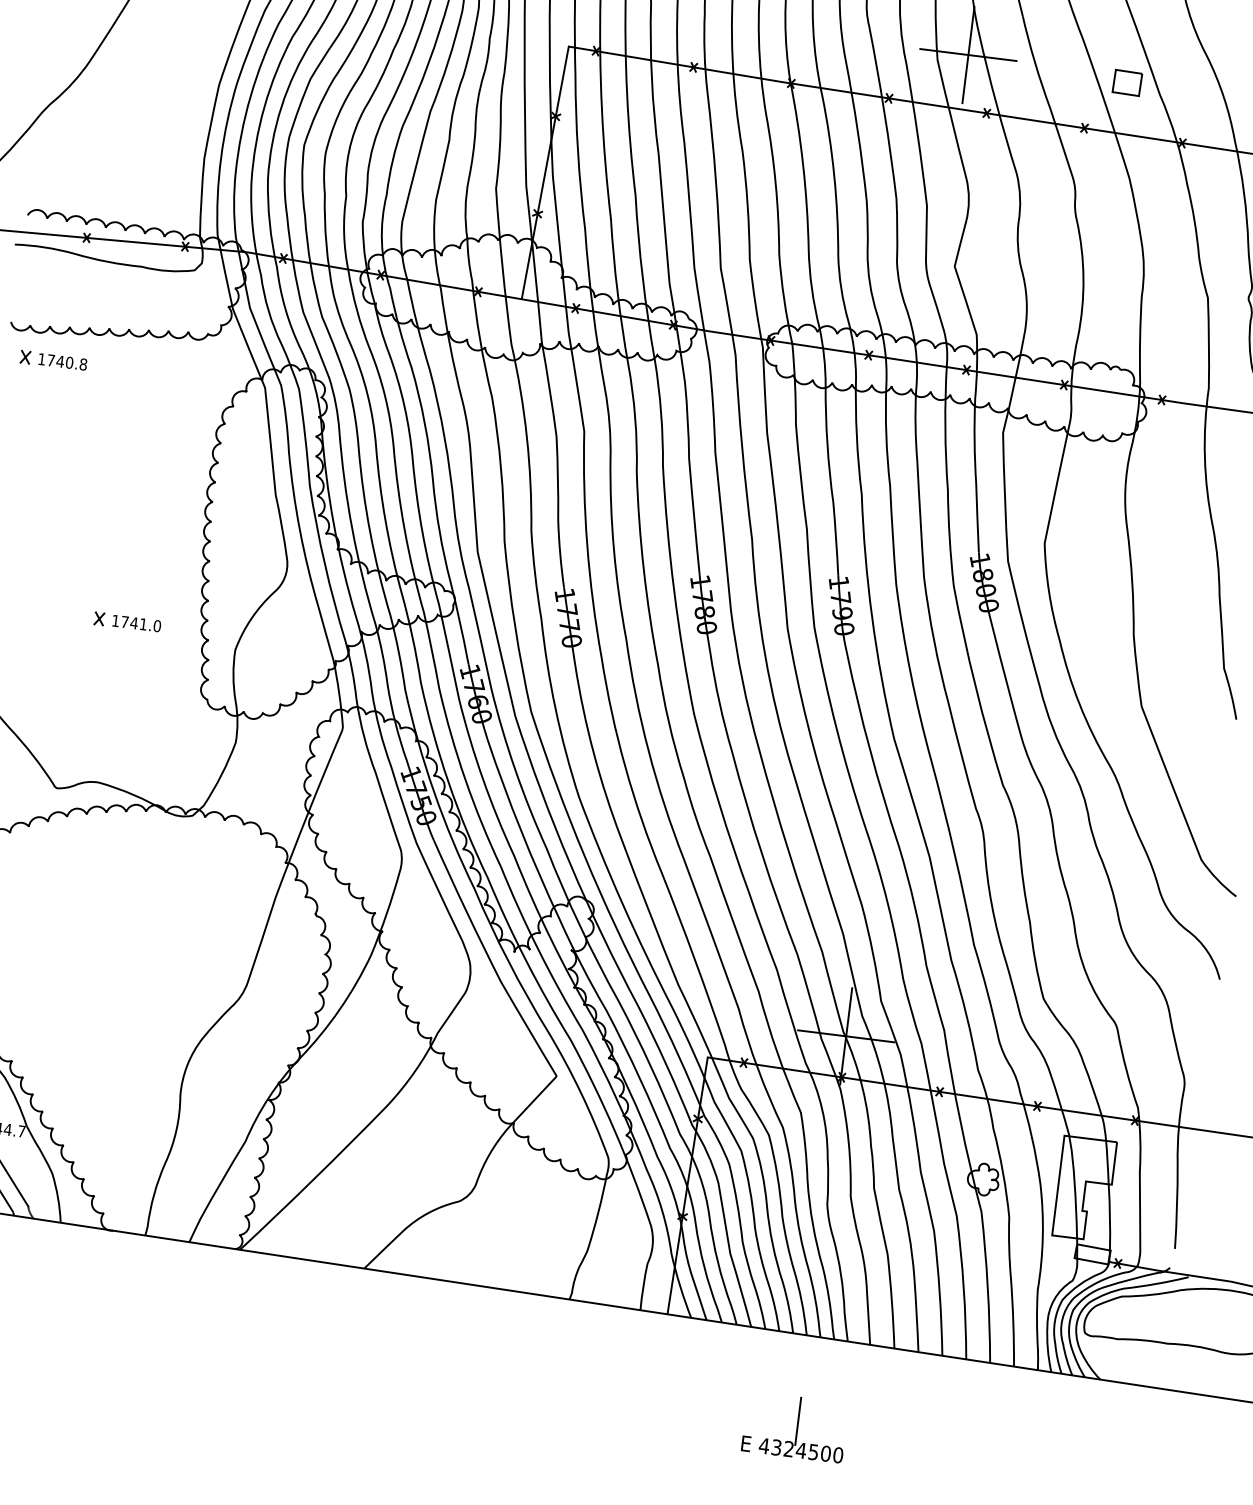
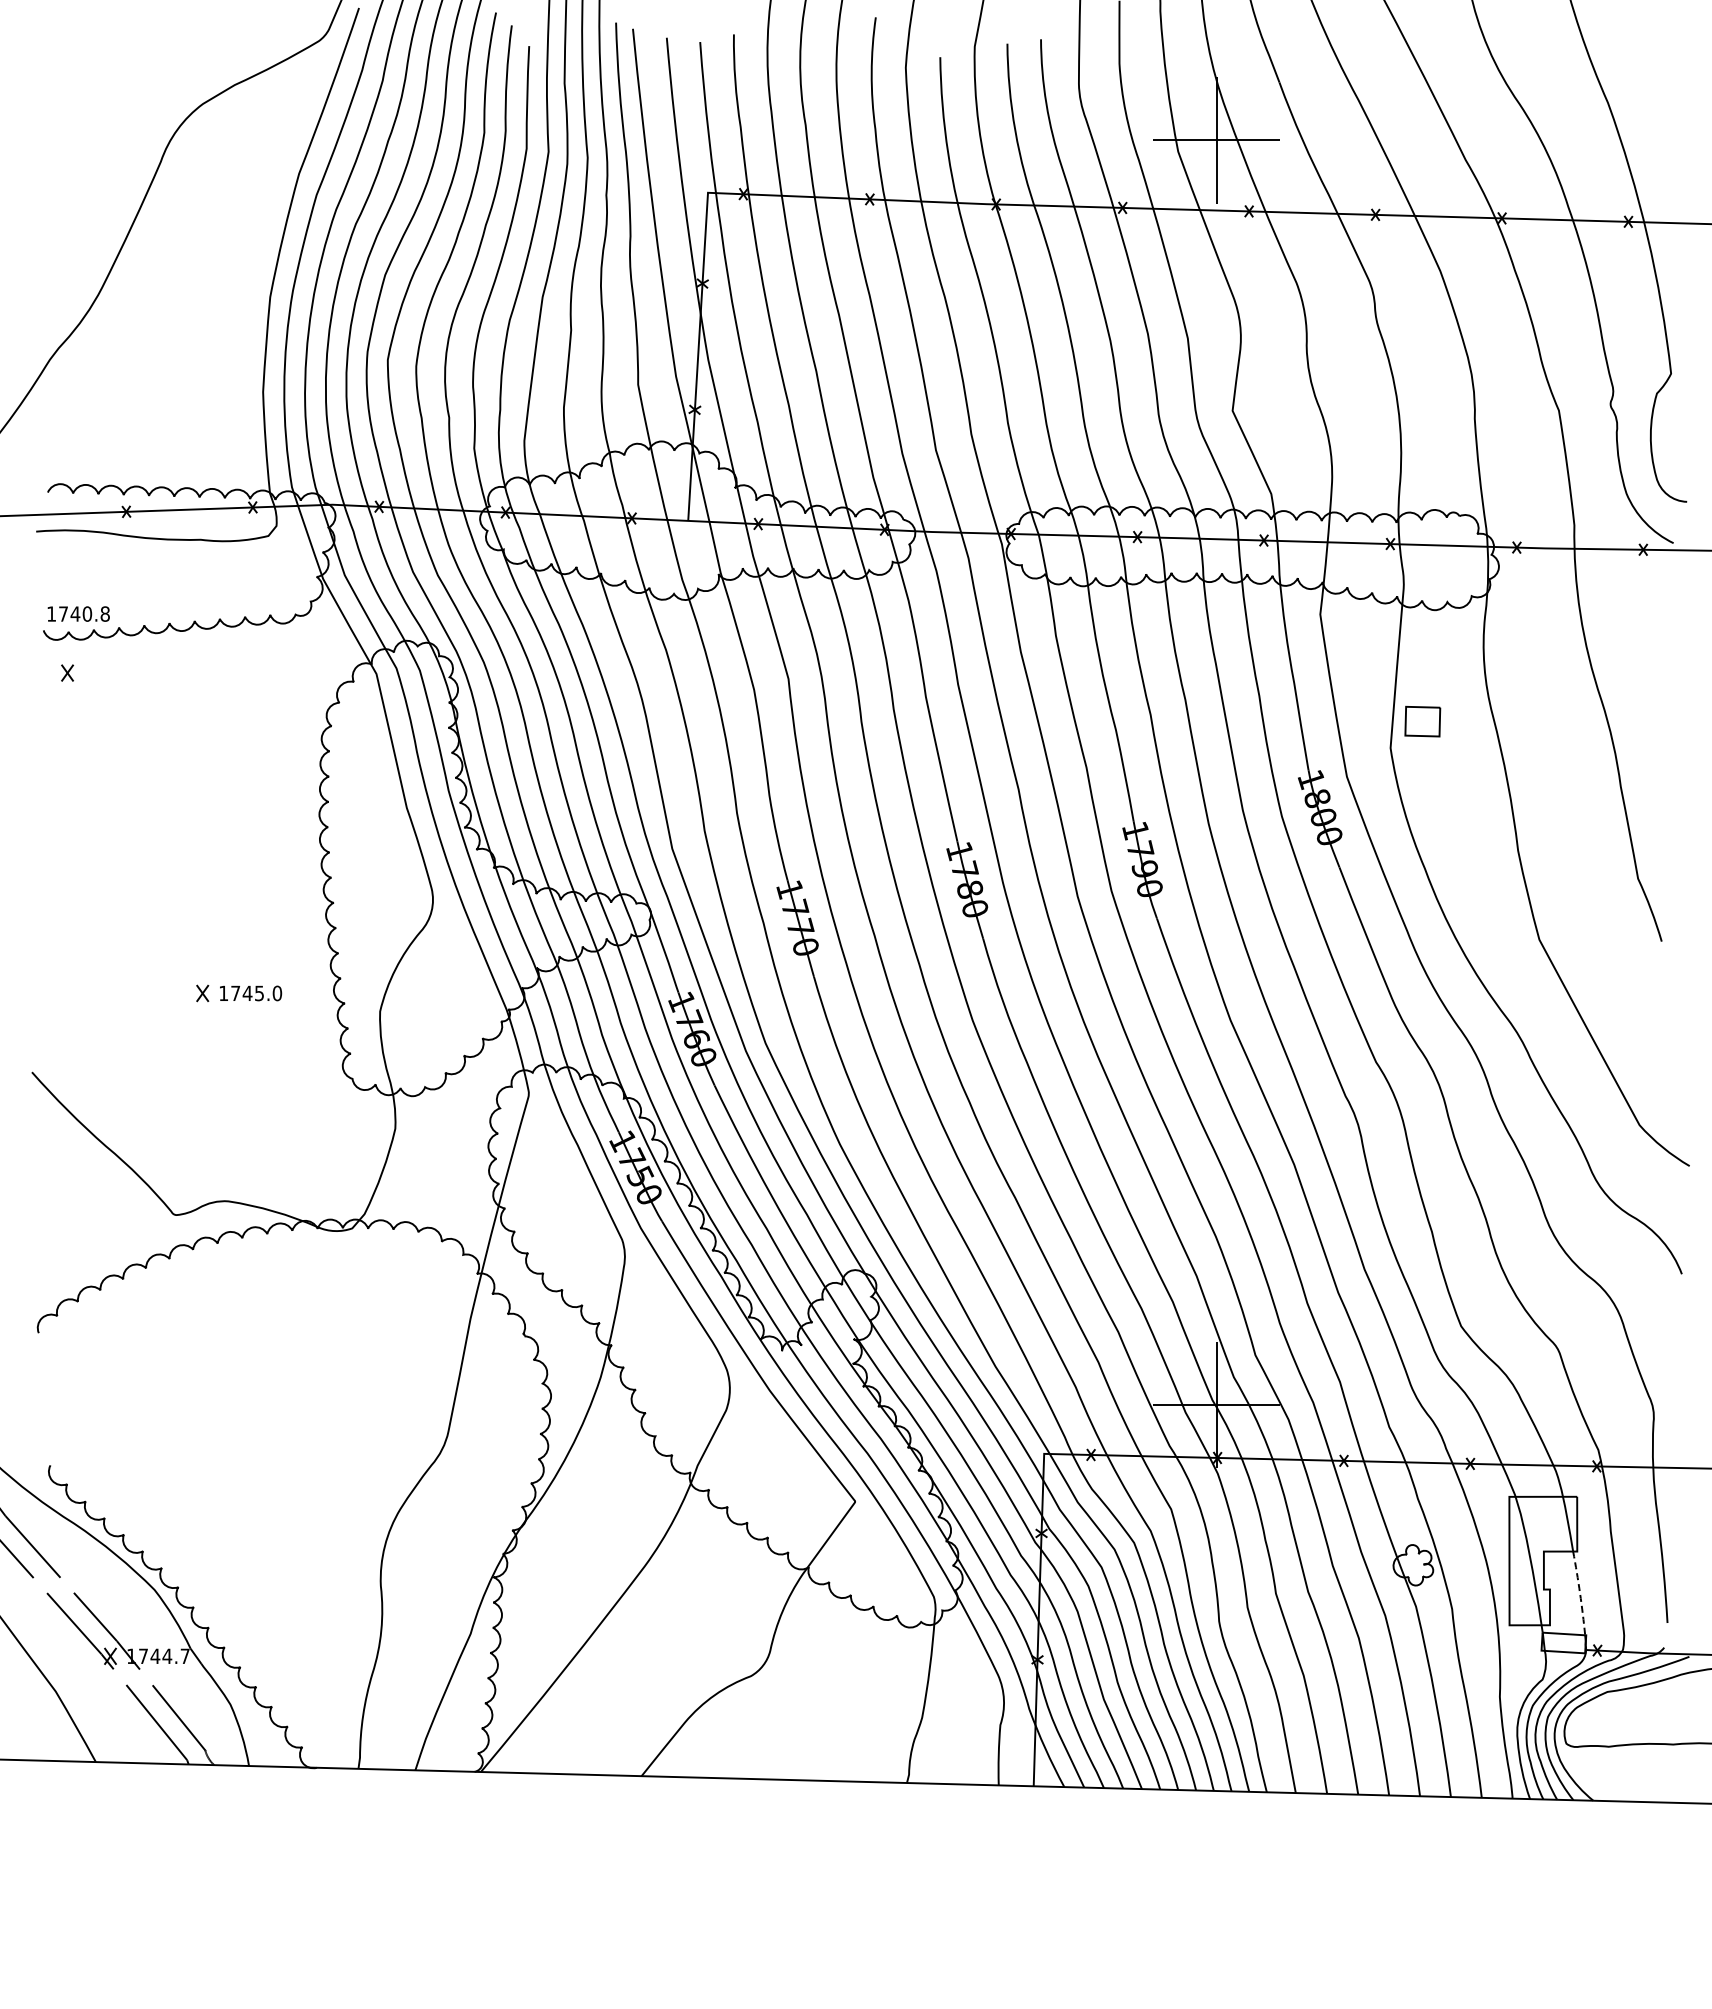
part: (1127, 82) -> (1422, 721), moved
text: (62, 361) -> (78, 613), moved
text: (143, 624) -> (259, 993), 1741.0 -> 1745.0
line: (1110, 1217) -> (1580, 1593), solid -> dashed
part: (795, 1427) -> (1213, 1909), removed

